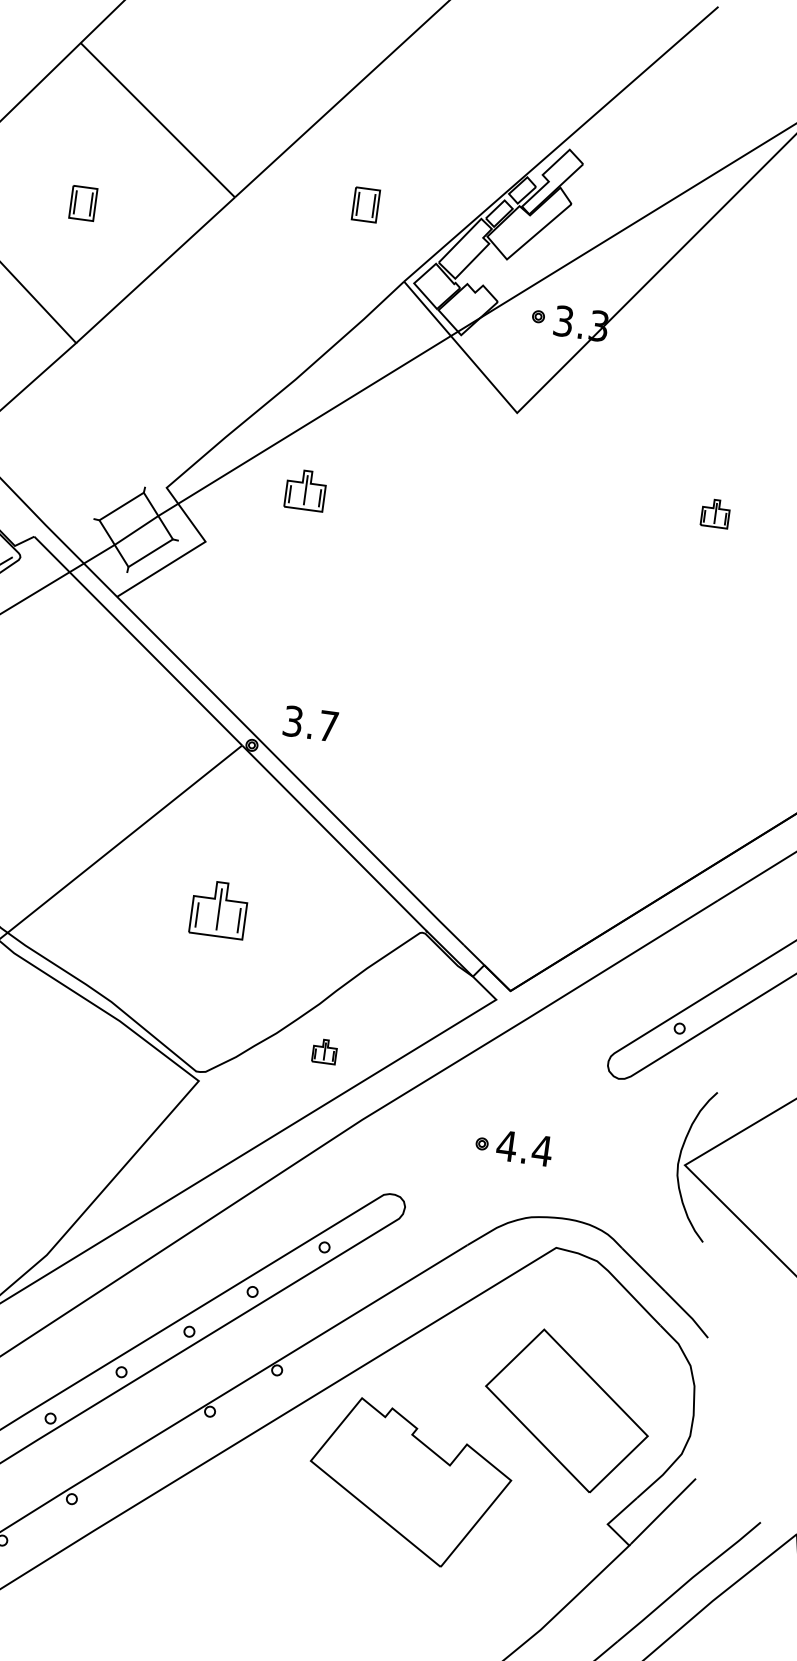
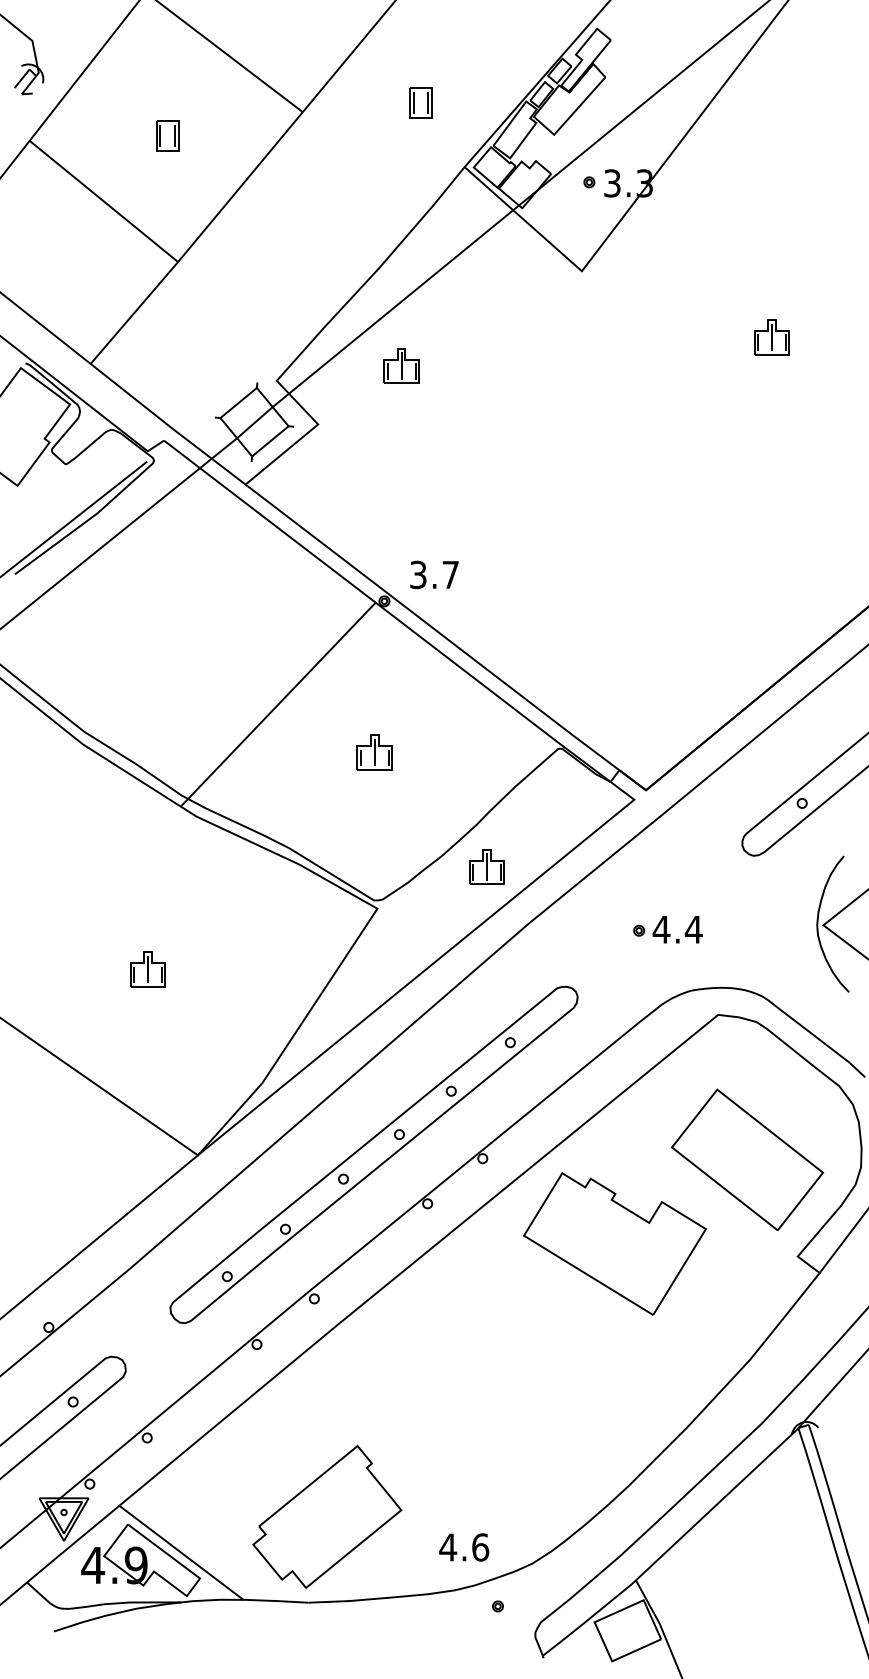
part: (715, 513) -> (771, 337), size x1.43
part: (218, 909) -> (374, 752), size x0.71
part: (324, 1050) -> (486, 866), size x1.67

